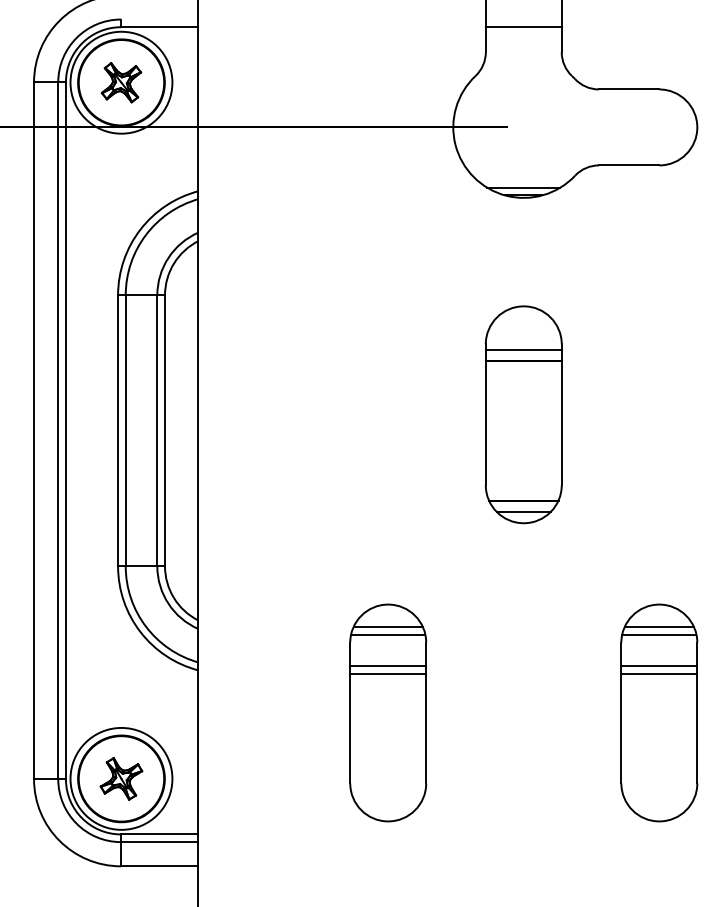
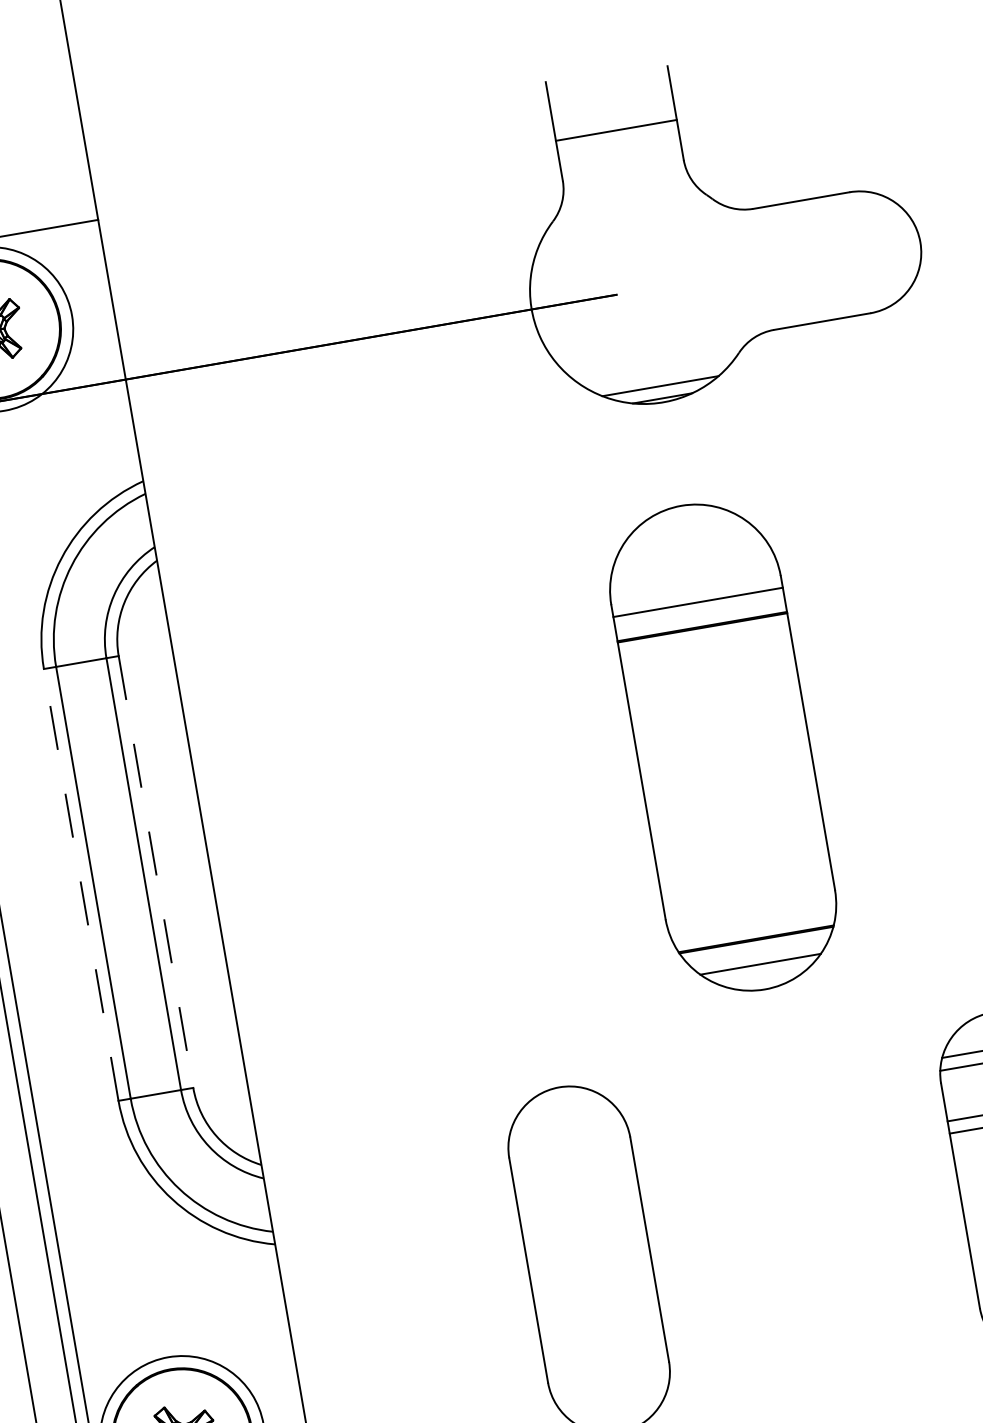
part: (523, 414) -> (722, 747), size x1.4
line: (118, 430) -> (81, 884), solid -> dashed
line: (165, 430) -> (156, 871), solid -> dashed
line: (387, 626) -> (564, 1122), removed
line: (388, 634) -> (568, 1134), removed
line: (388, 666) -> (576, 1185), removed
line: (388, 673) -> (578, 1197), removed

